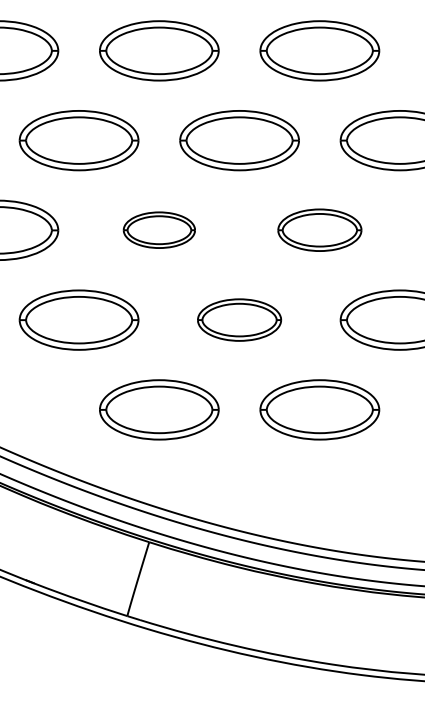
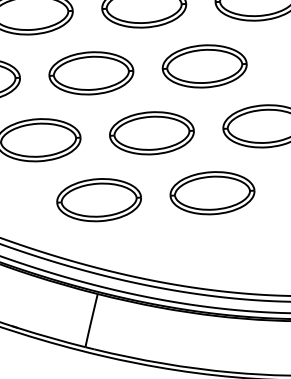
part: (159, 229) -> (91, 72), size x1.67
part: (319, 229) -> (204, 65), size x1.43
part: (239, 319) -> (151, 132), size x1.43

